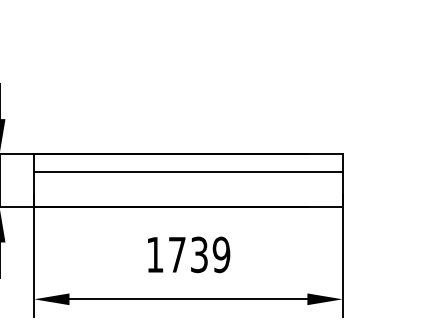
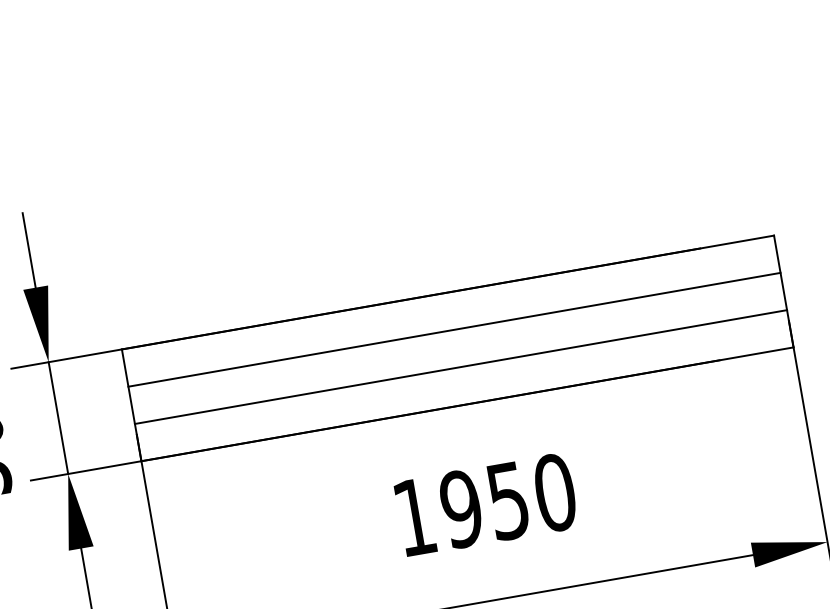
line: (188, 189) -> (461, 366), added
text: (199, 254) -> (508, 500), 1739 -> 1950

